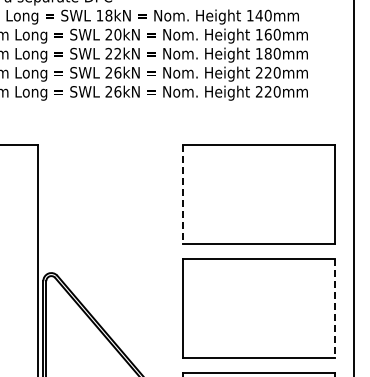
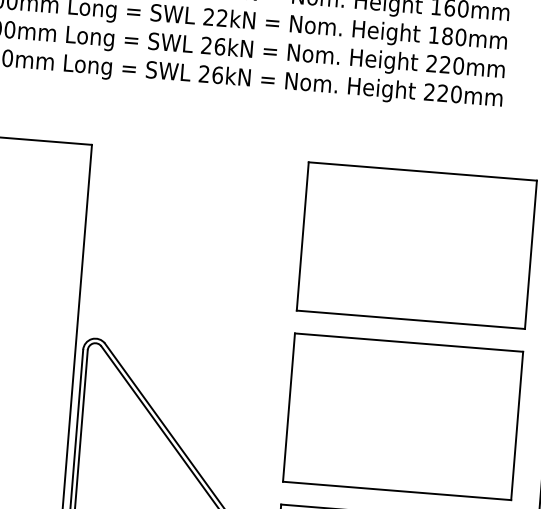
line: (182, 194) -> (302, 236), dashed -> solid
line: (335, 308) -> (517, 426), dashed -> solid

